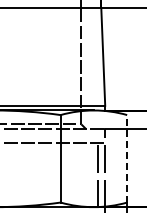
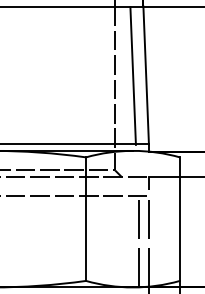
line: (94, 57) -> (133, 76), added
line: (127, 158) -> (180, 218), dashed -> solid

